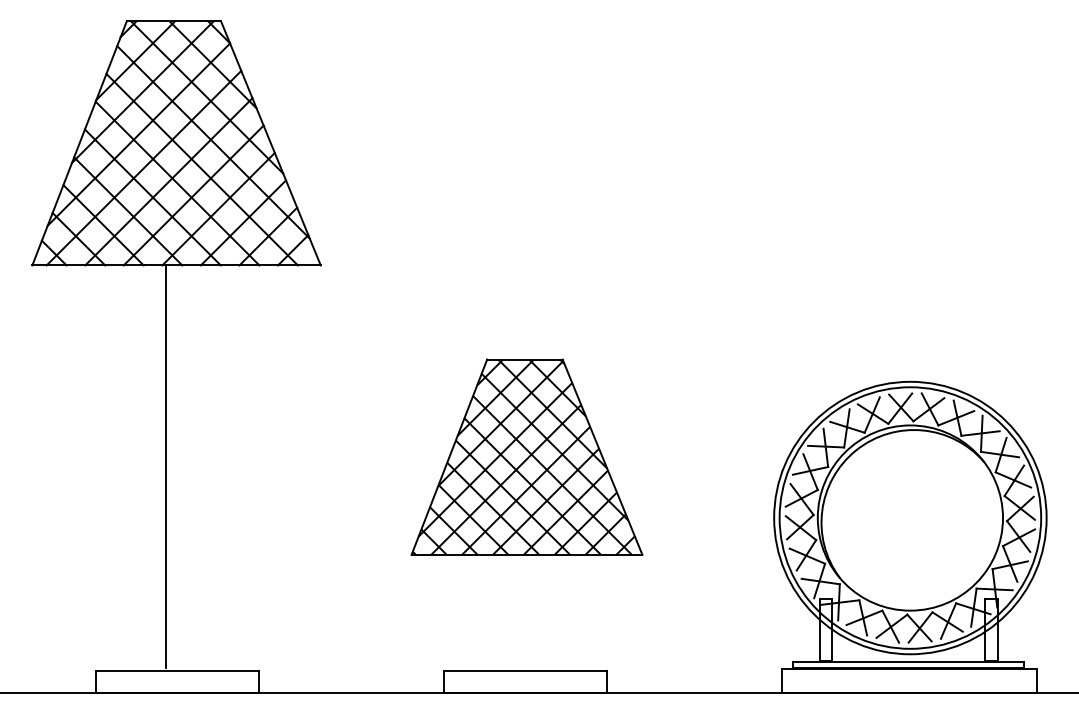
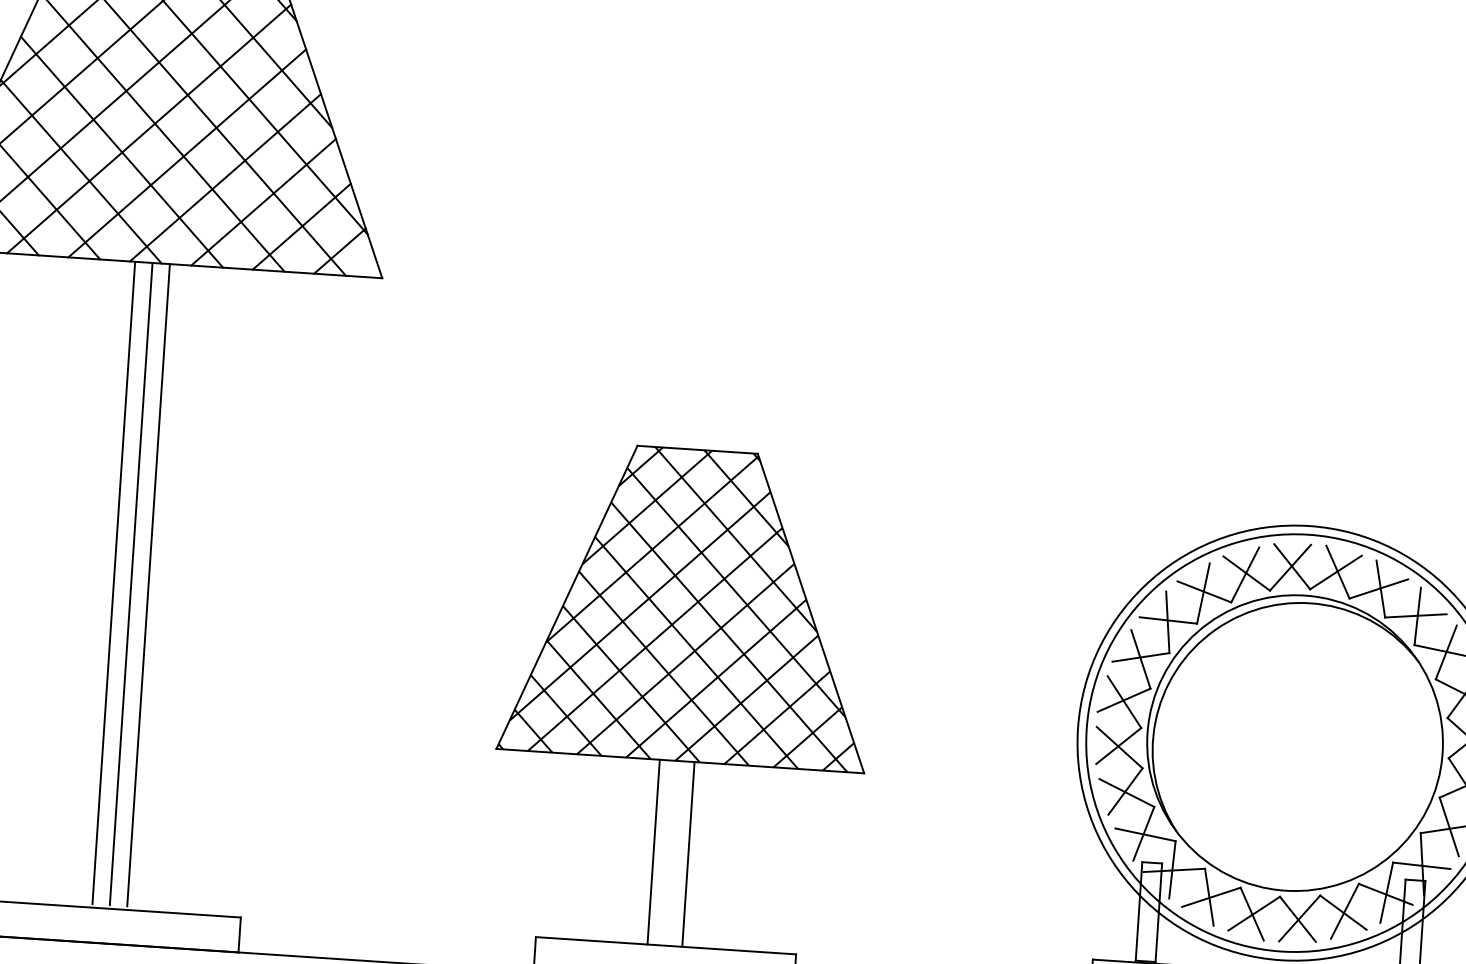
line: (176, 466) -> (131, 583), added
line: (187, 466) -> (148, 584), added
line: (514, 612) -> (654, 851), added
line: (535, 612) -> (687, 853), added

